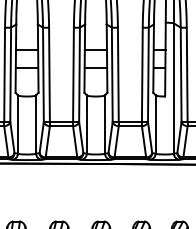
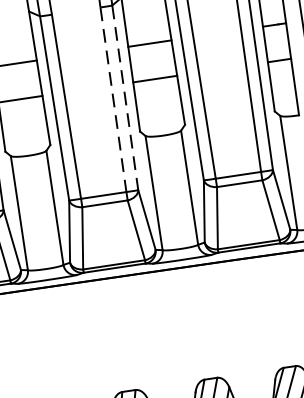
line: (73, 75) -> (113, 101), solid -> dashed
line: (79, 75) -> (125, 99), solid -> dashed

